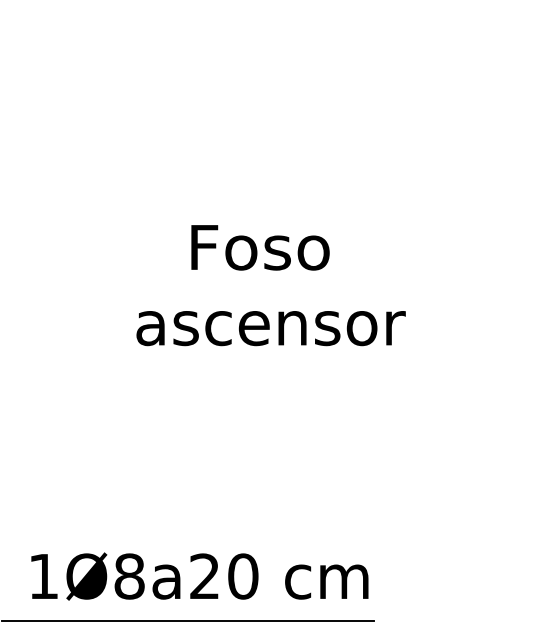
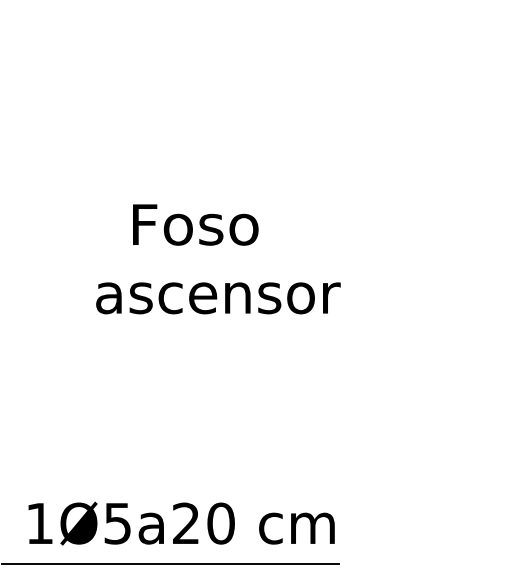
text: (260, 247) -> (195, 224), moved
text: (271, 328) -> (218, 298), moved
text: (129, 576) -> (117, 523), 1Ø8a20 -> 1Ø5a20

